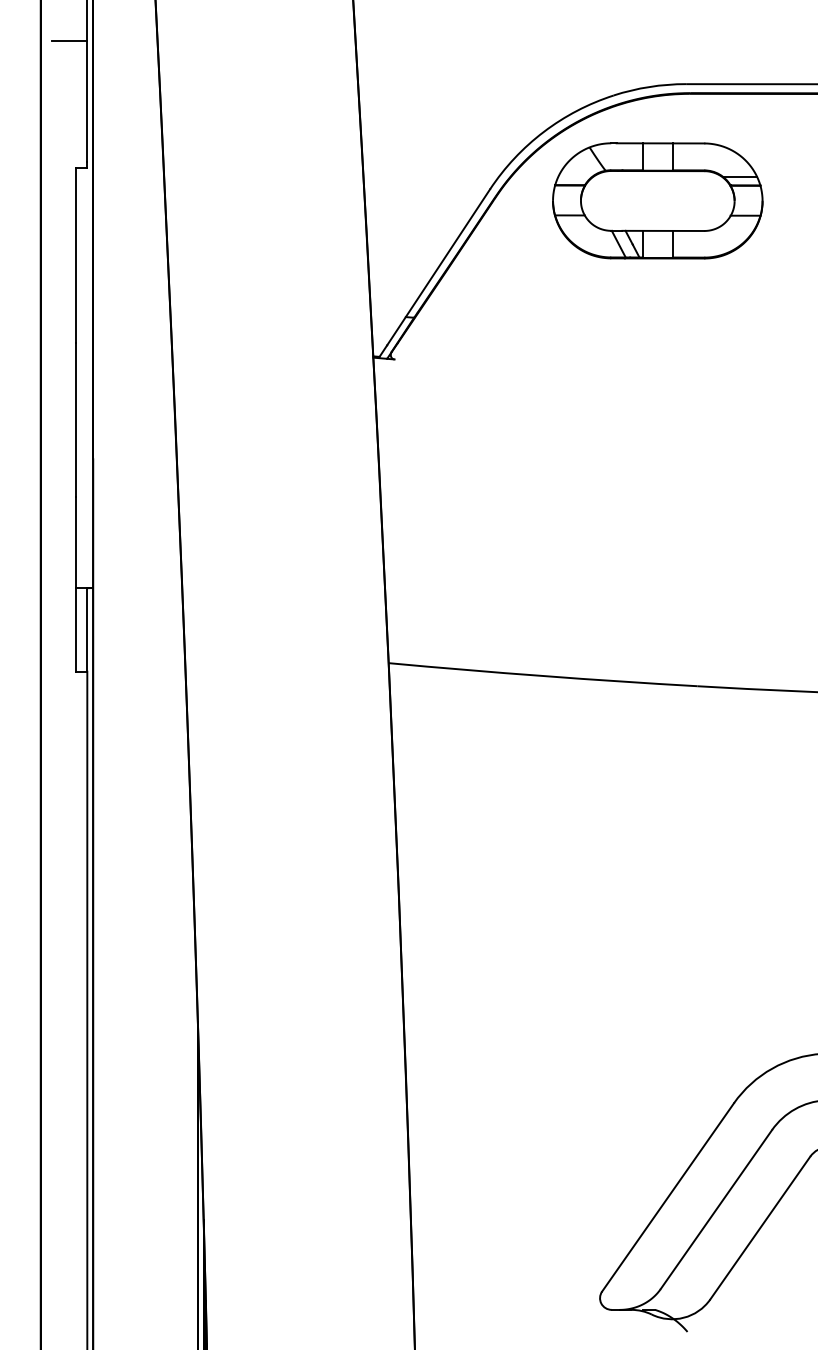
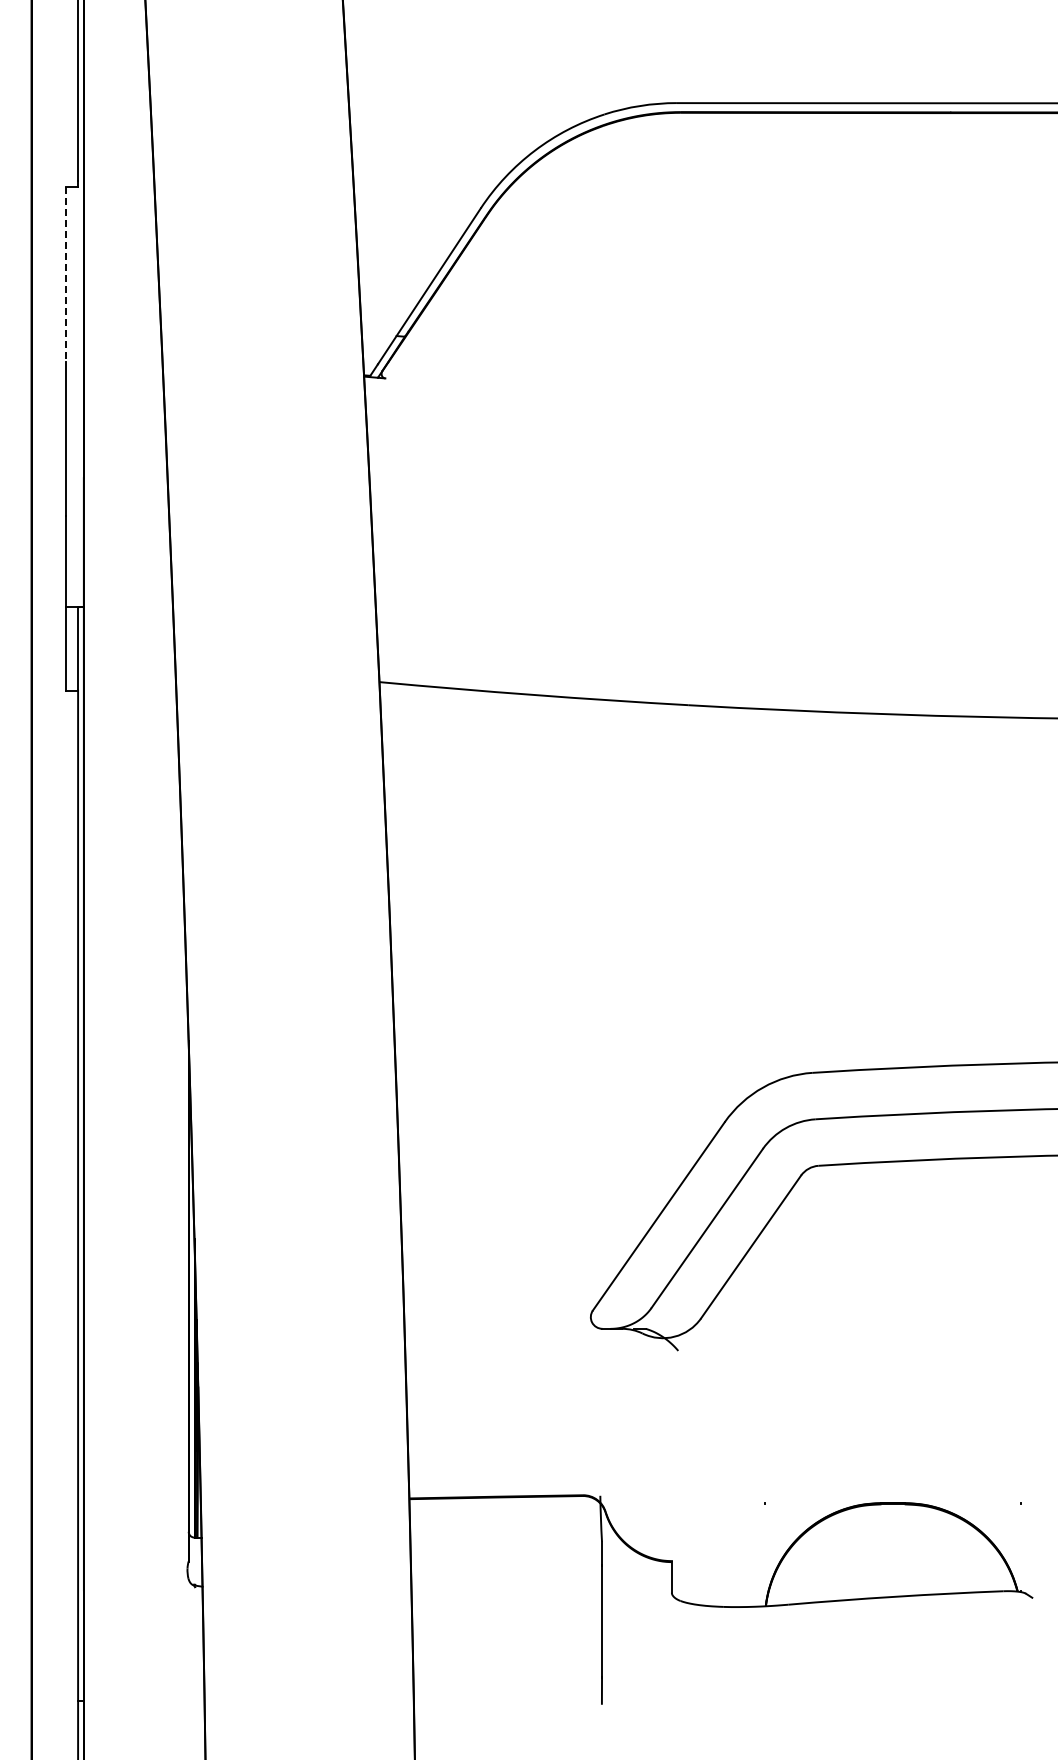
line: (69, 40) -> (60, 59), removed
part: (657, 200) -> (648, 219), removed
line: (75, 256) -> (66, 275), solid -> dashed

